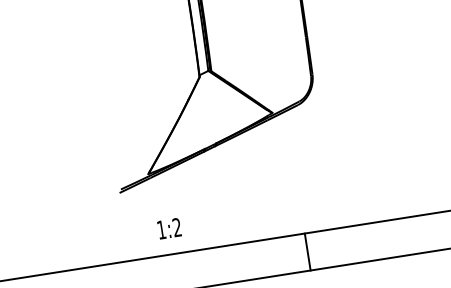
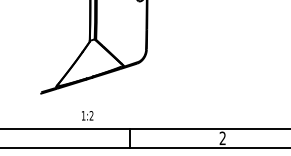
text: (169, 228) -> (87, 115), moved

